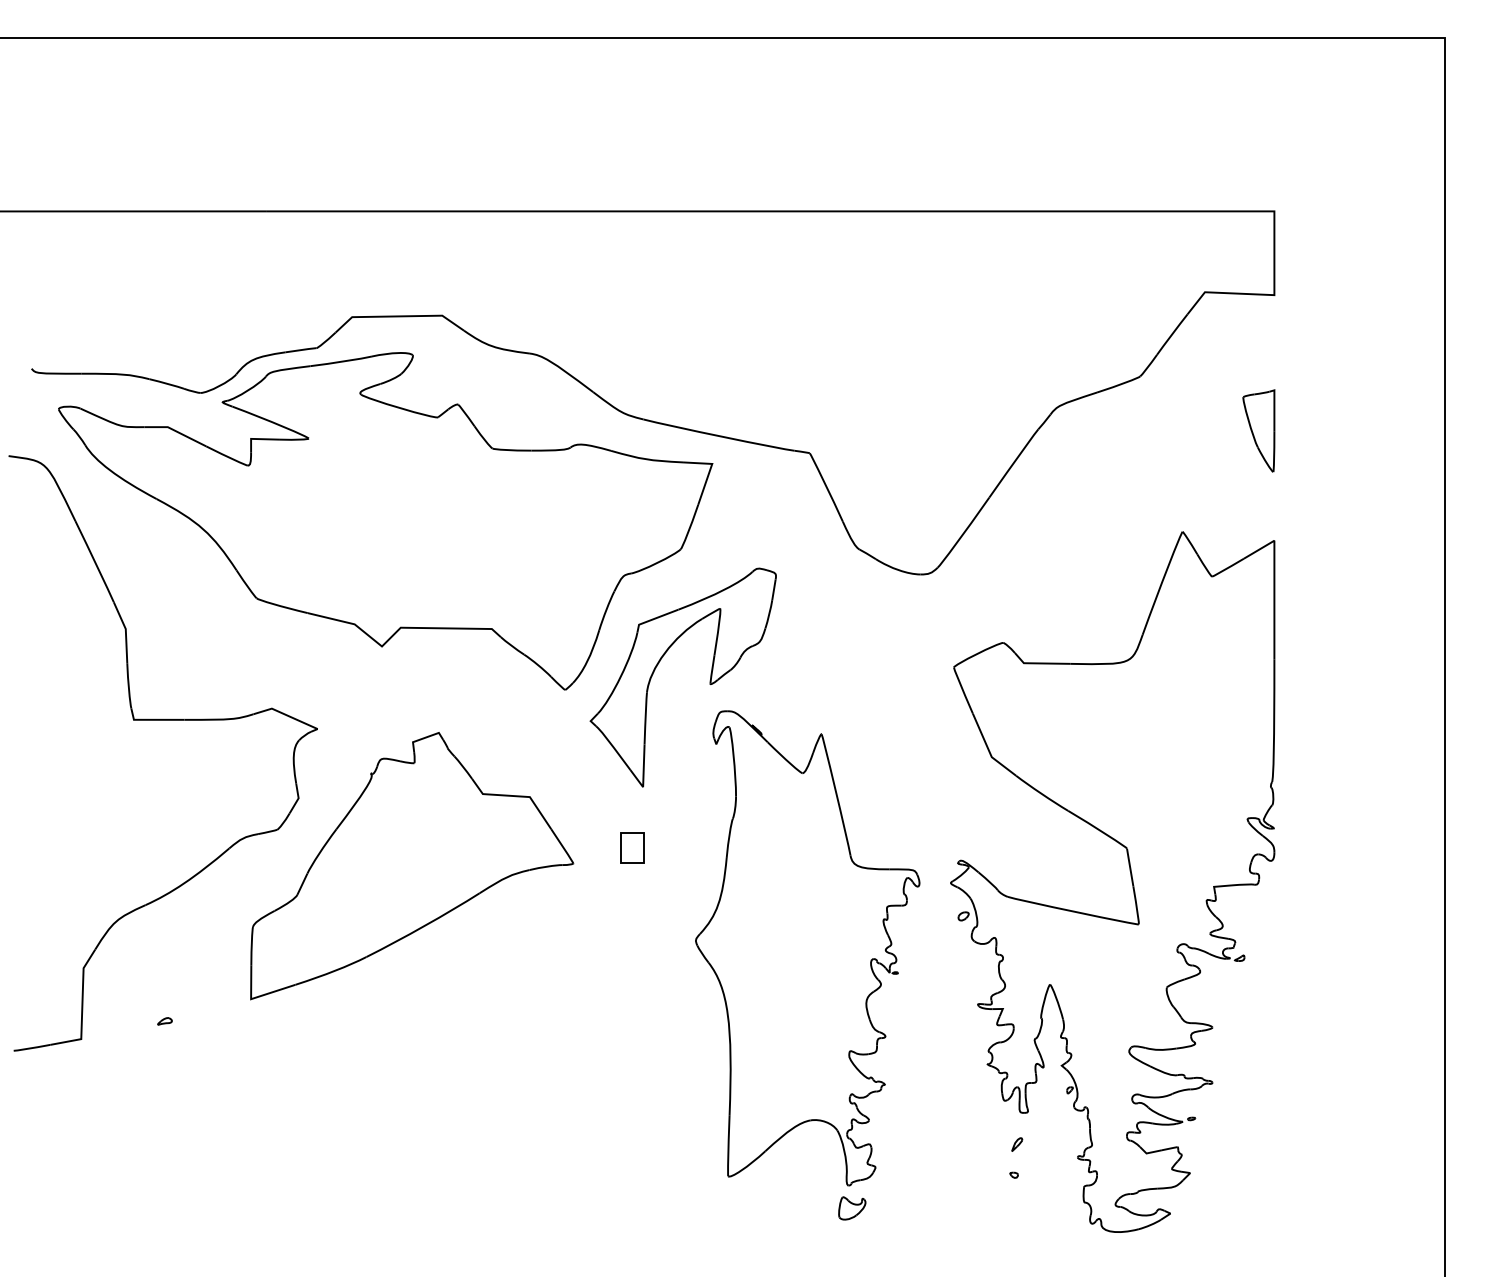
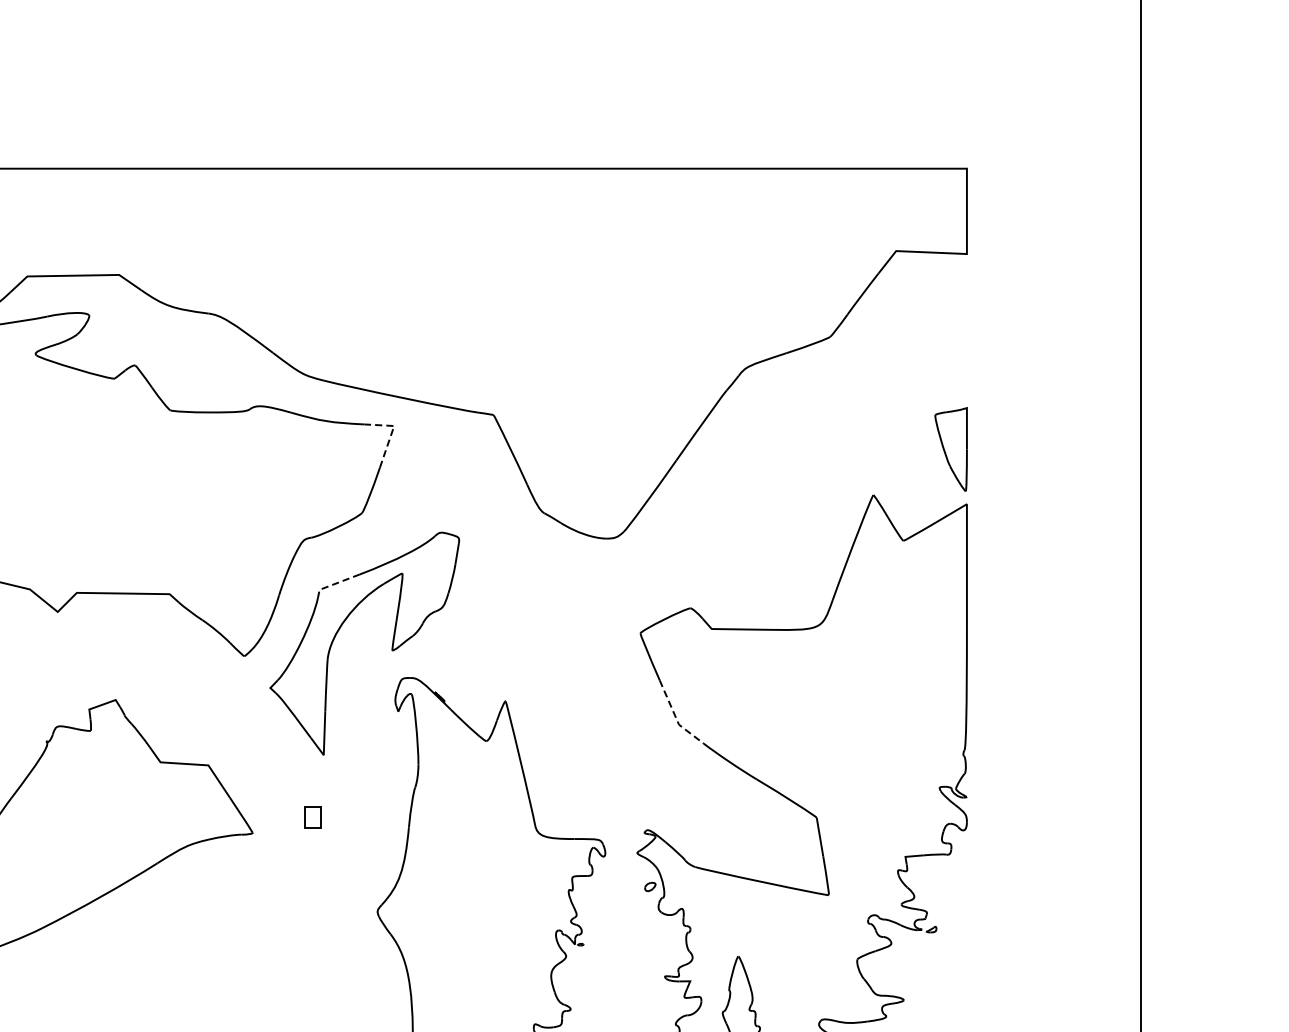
part: (1258, 430) -> (950, 448), moved
line: (710, 469) -> (392, 431), solid -> dashed
line: (653, 619) -> (334, 584), solid -> dashed
line: (988, 749) -> (675, 716), solid -> dashed
part: (632, 847) -> (312, 816), size x0.7

